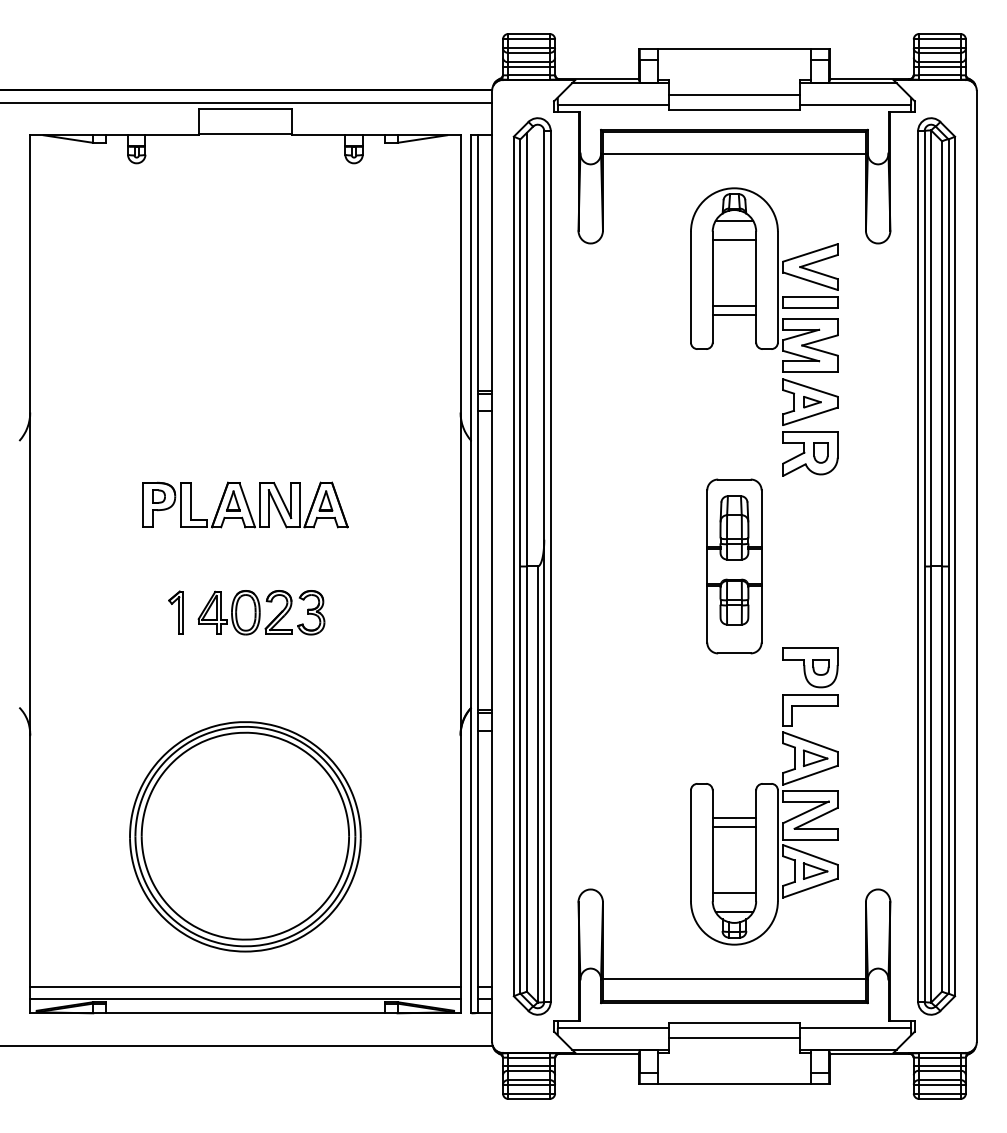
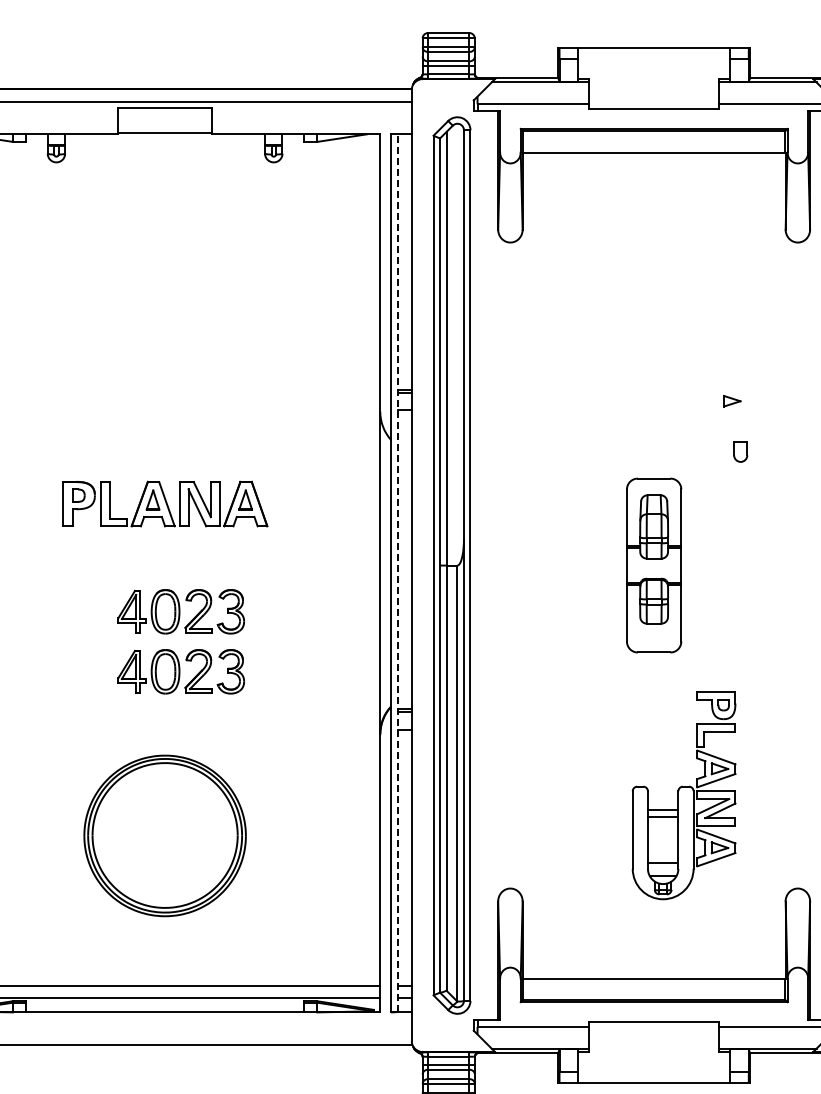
line: (734, 94) -> (654, 93), removed
part: (764, 331) -> (684, 330), removed
line: (477, 573) -> (397, 572), solid -> dashed
part: (175, 612) -> (95, 611), removed
part: (261, 672) -> (181, 671), added
part: (764, 796) -> (684, 795), size x0.7
part: (245, 836) -> (165, 835), size x0.7
line: (734, 1038) -> (654, 1037), removed

